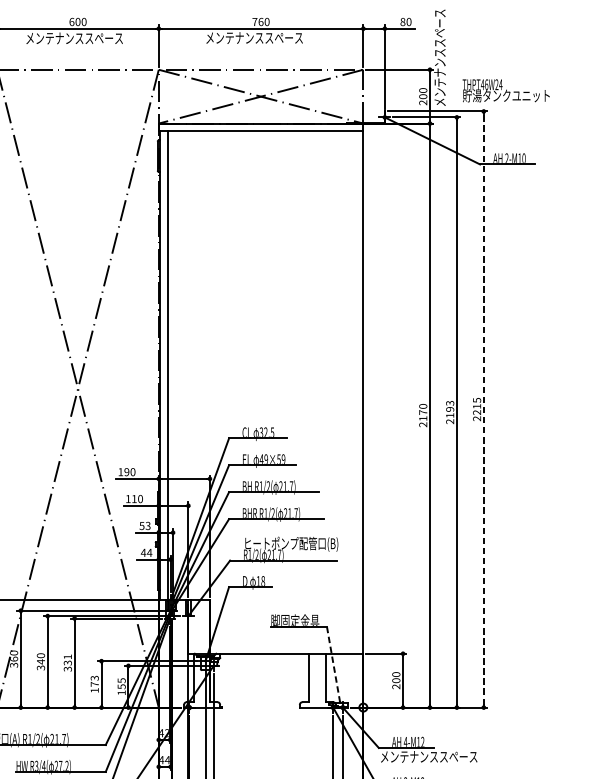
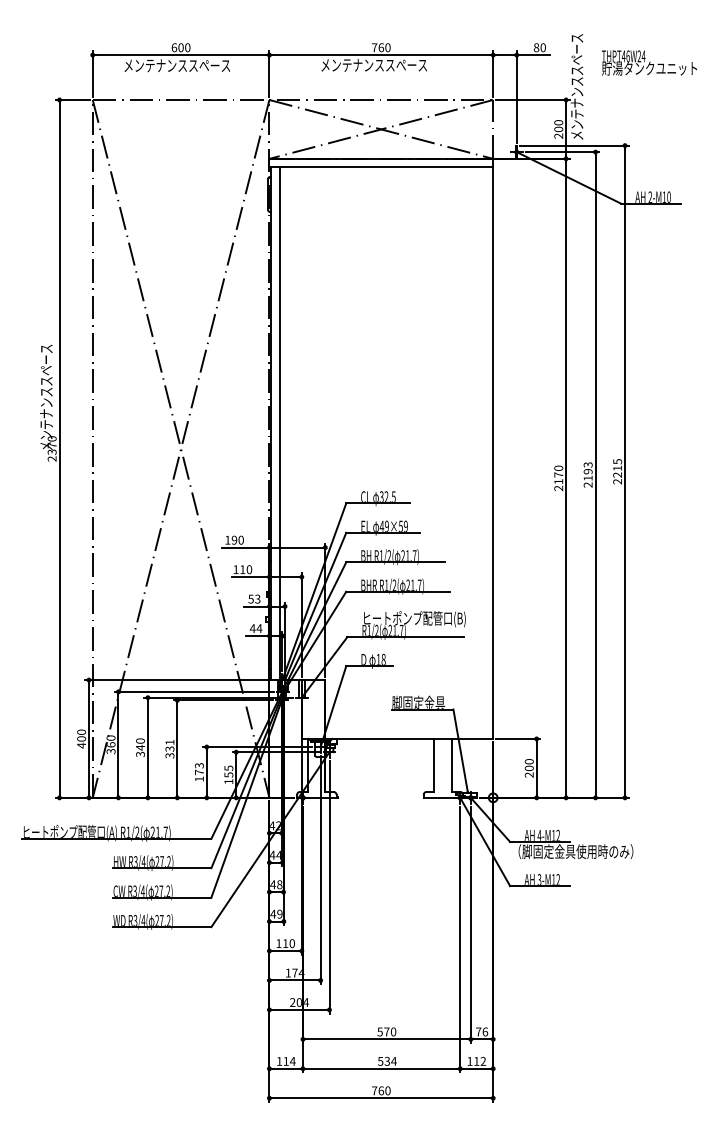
text: (506, 90) -> (649, 62), moved
line: (484, 409) -> (625, 471), dashed -> solid
line: (333, 665) -> (460, 751), dashed -> solid
text: (435, 756) -> (572, 851), メンテナンススペース -> （脚固定金具使用時のみ）

